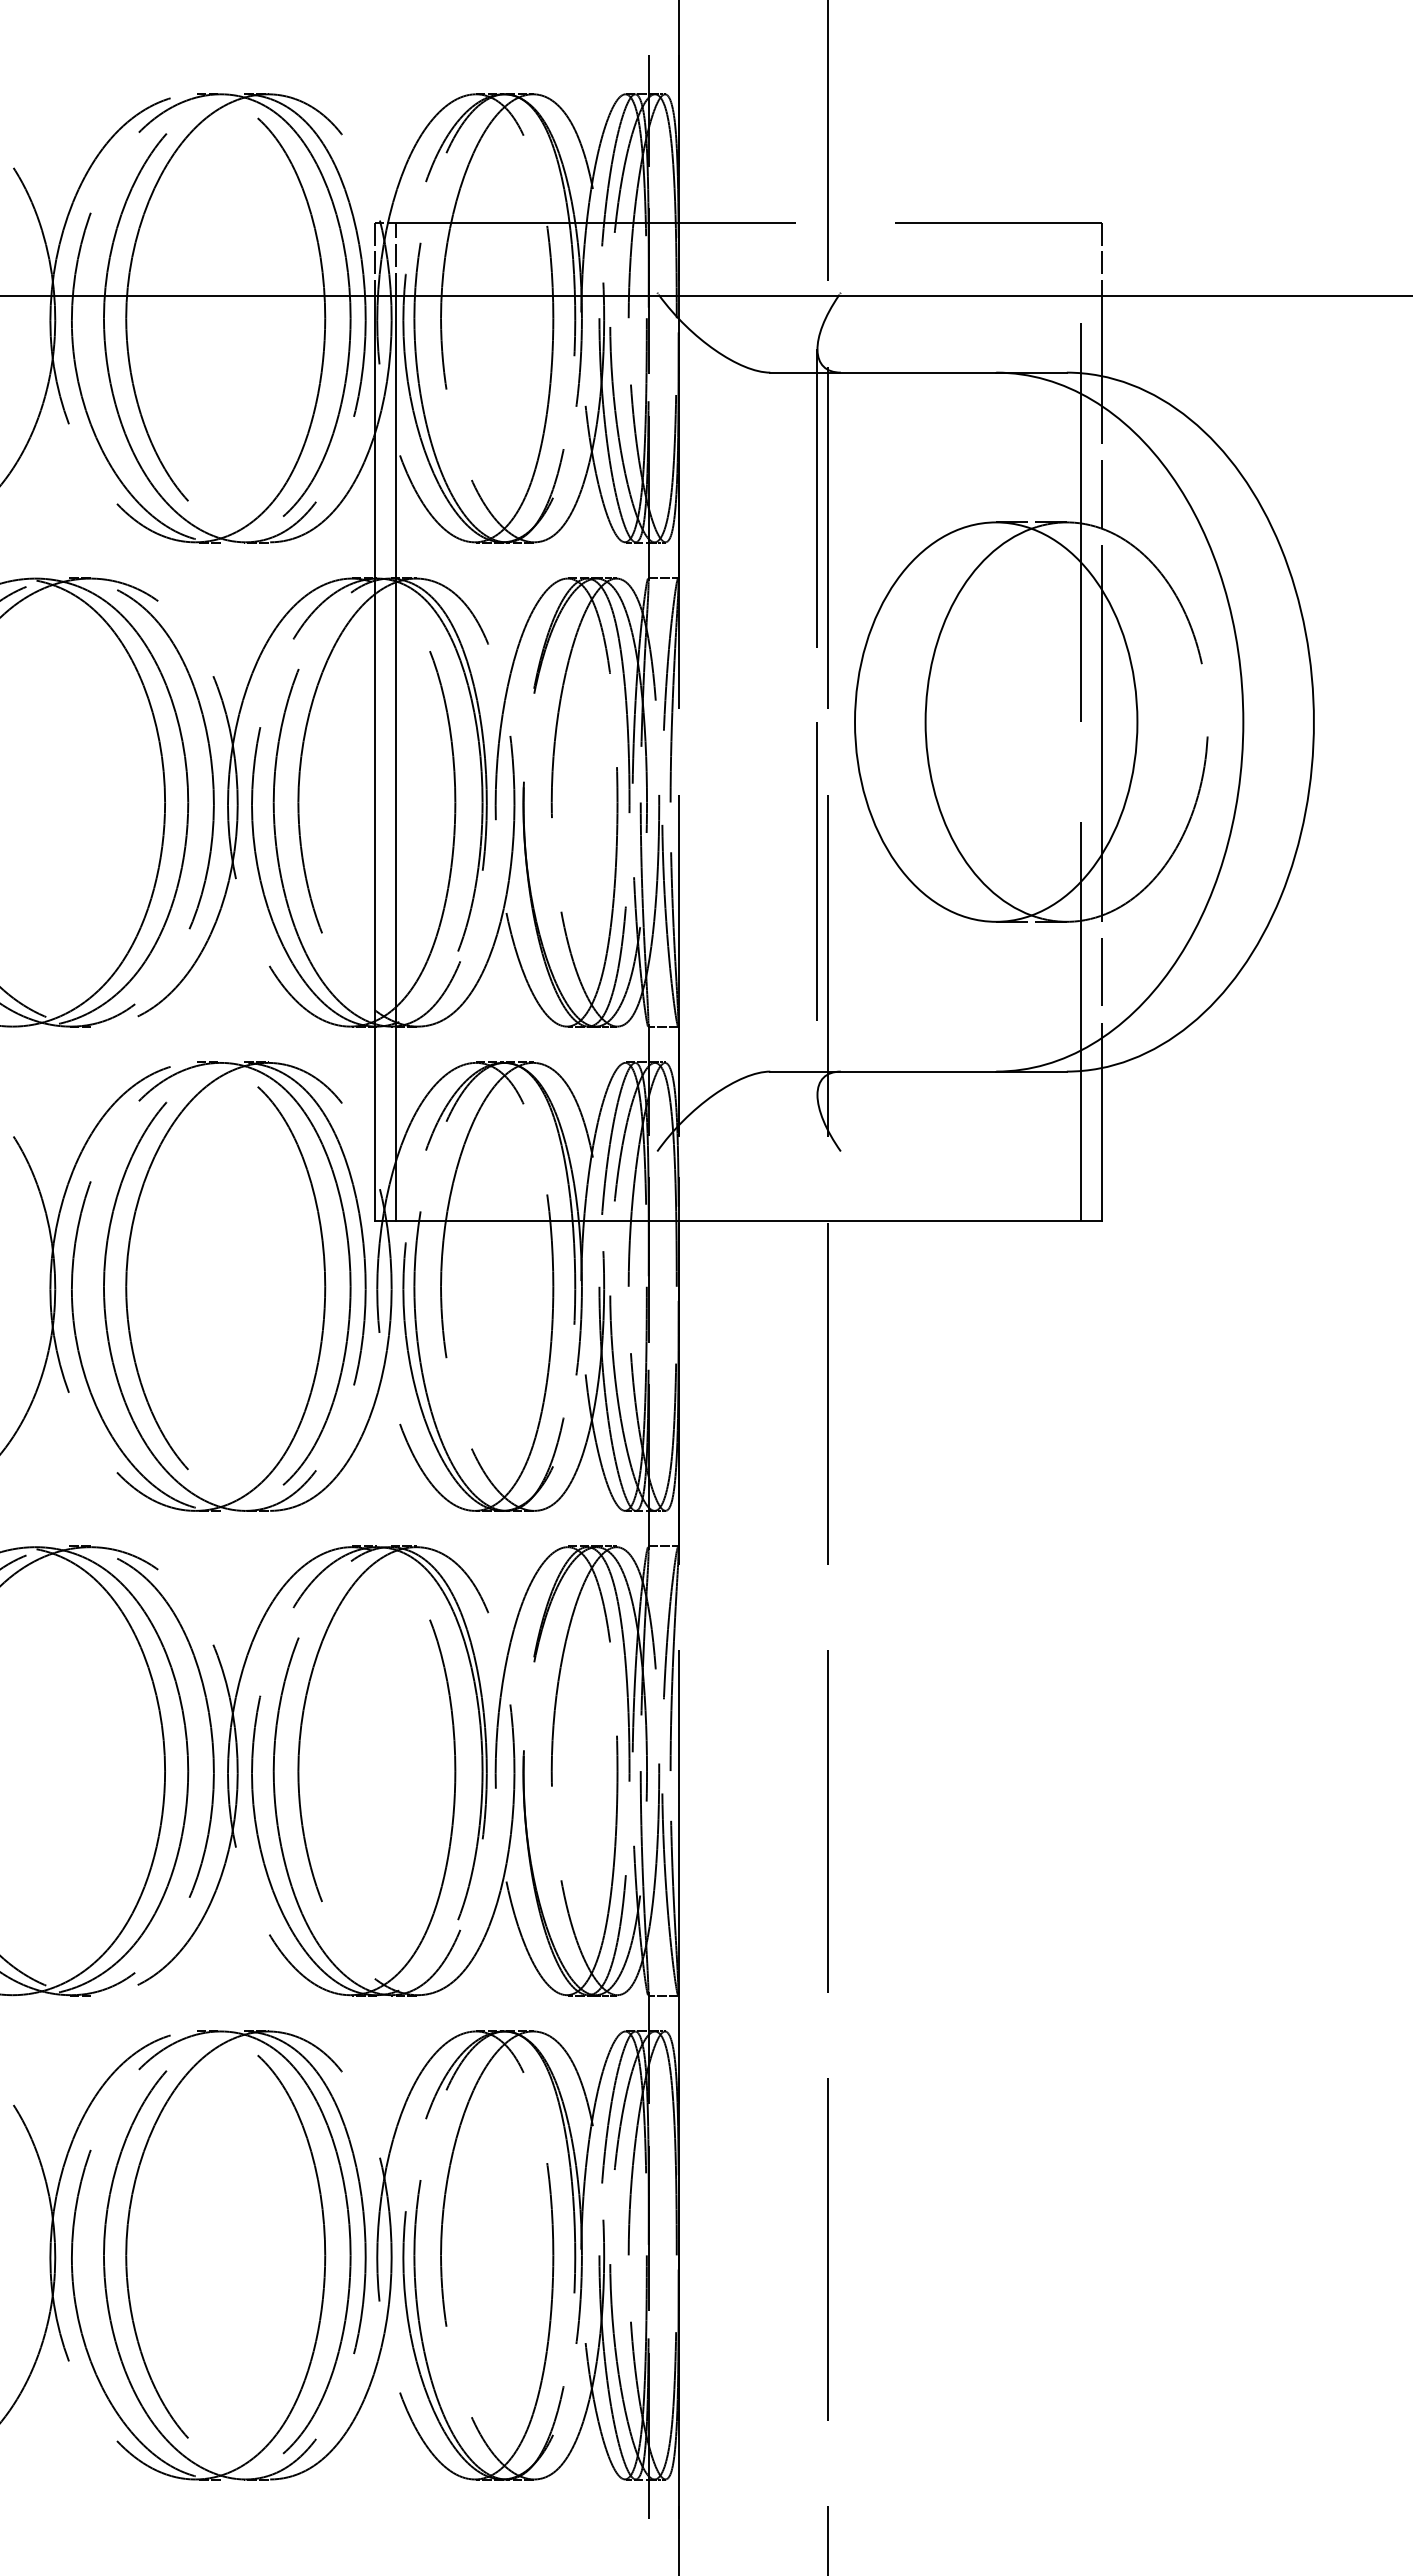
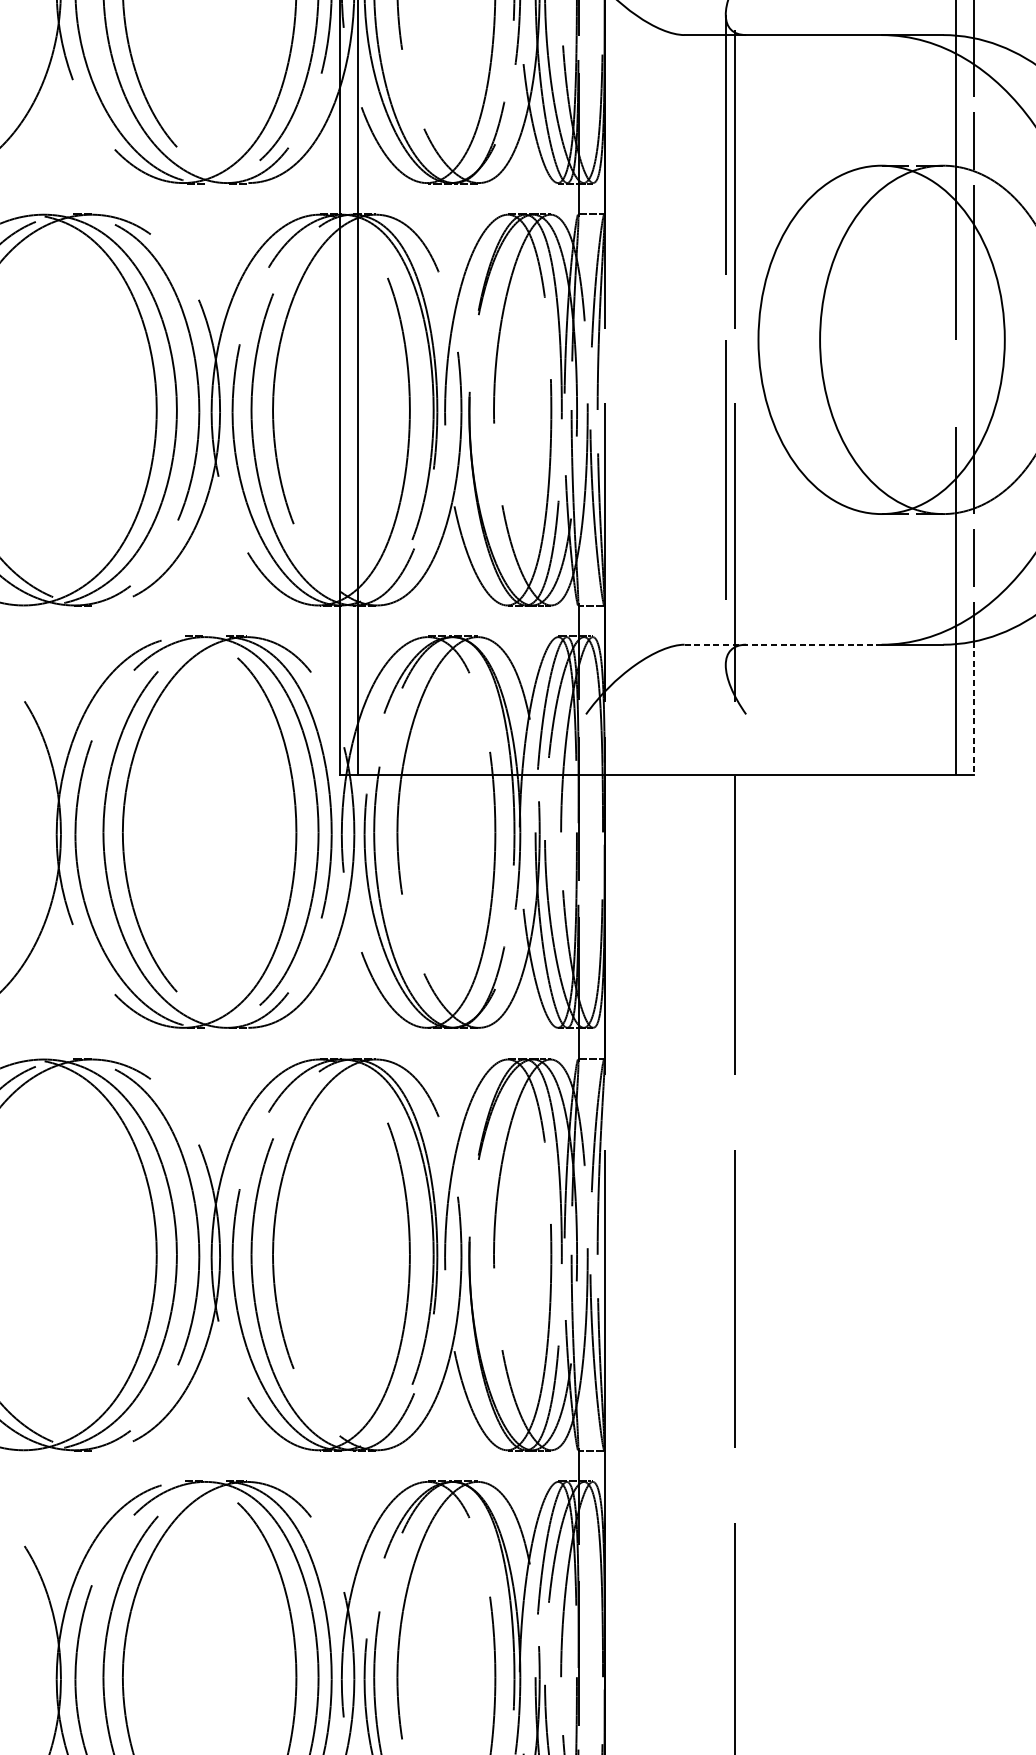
line: (883, 1071) -> (783, 644), solid -> dashed
line: (1102, 1144) -> (974, 708), solid -> dashed

